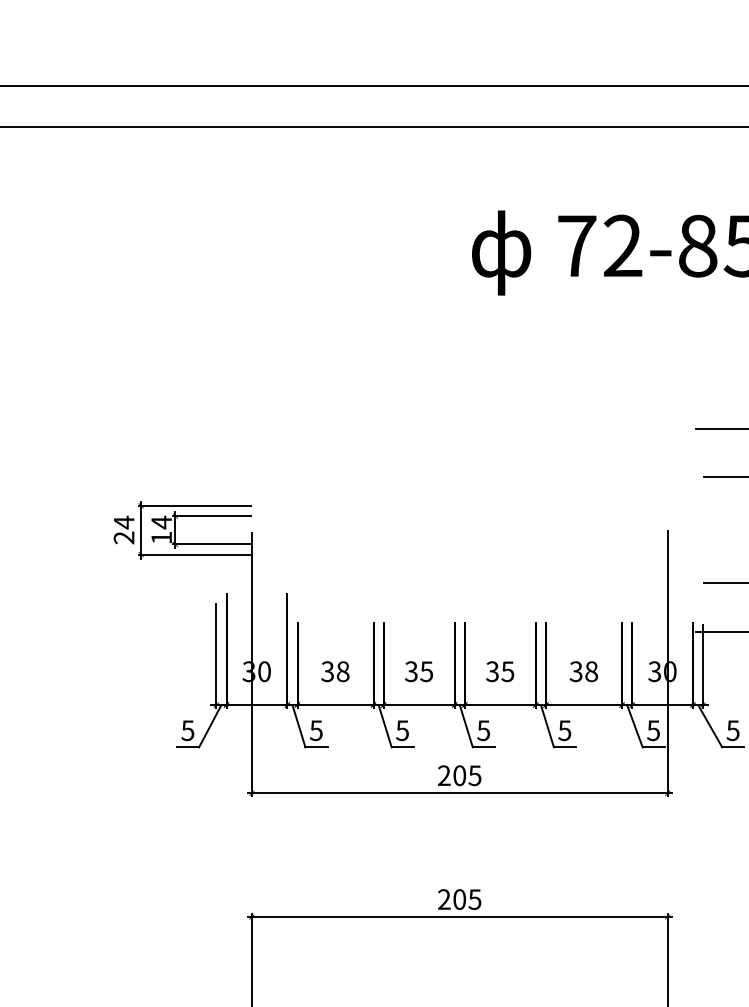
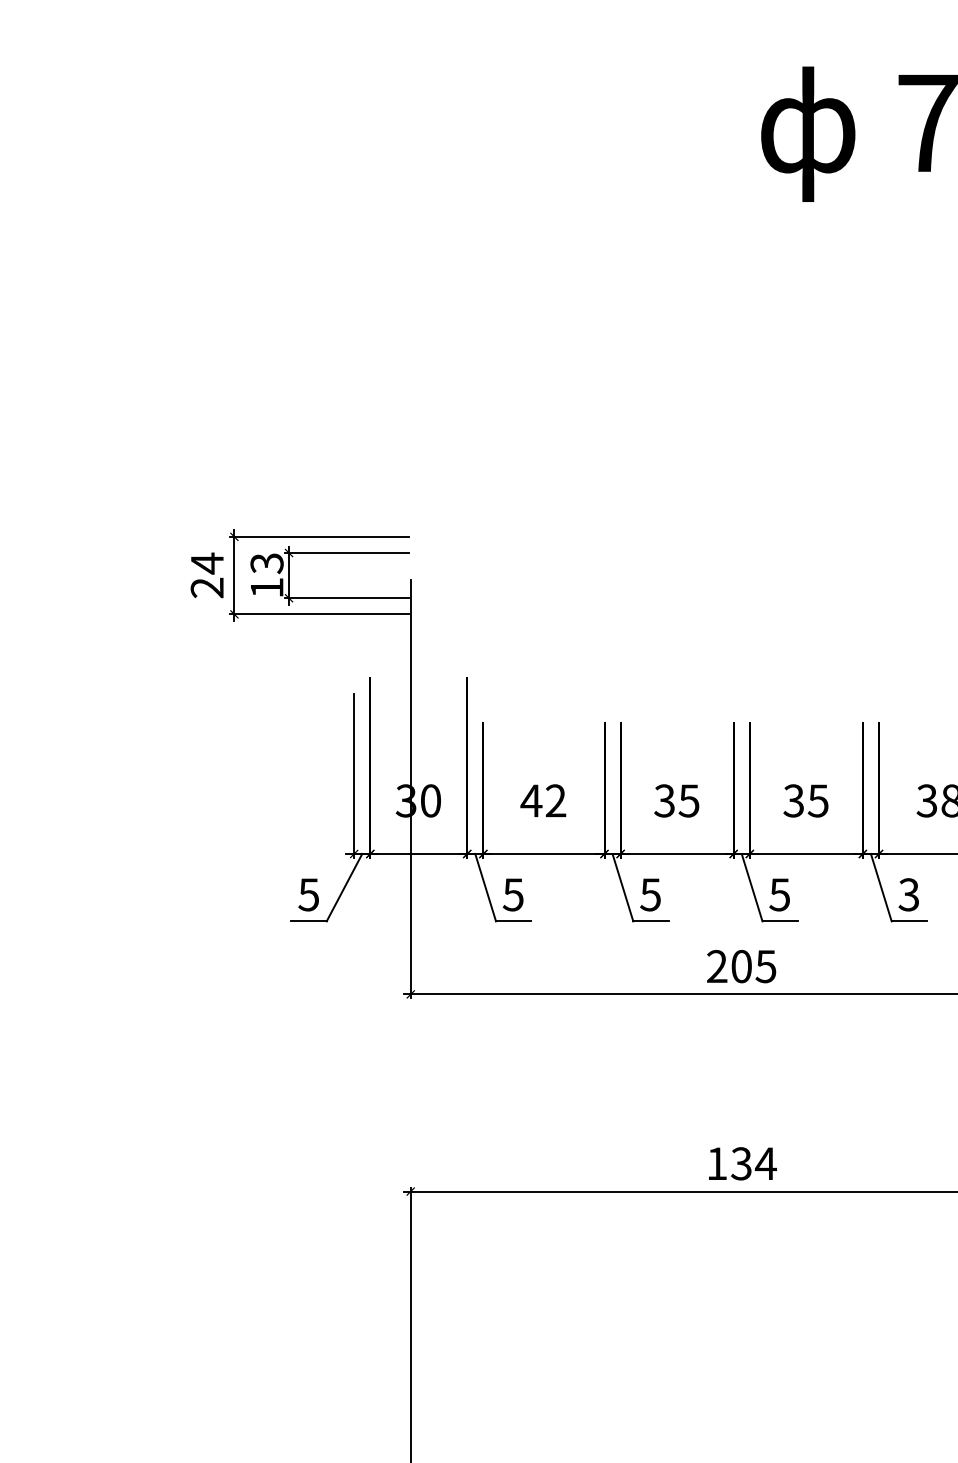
text: (161, 522) -> (266, 563), 14 -> 13
text: (334, 671) -> (542, 800), 38 -> 42
text: (565, 730) -> (910, 894), 5 -> 3
text: (459, 899) -> (741, 1163), 205 -> 134

